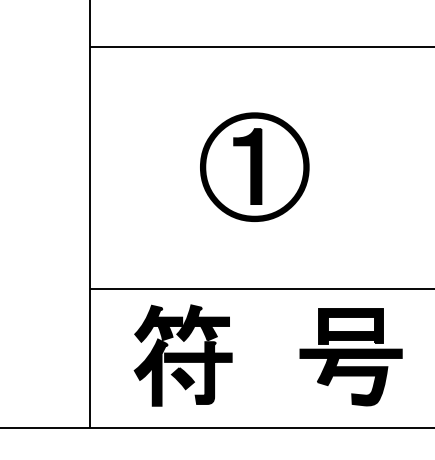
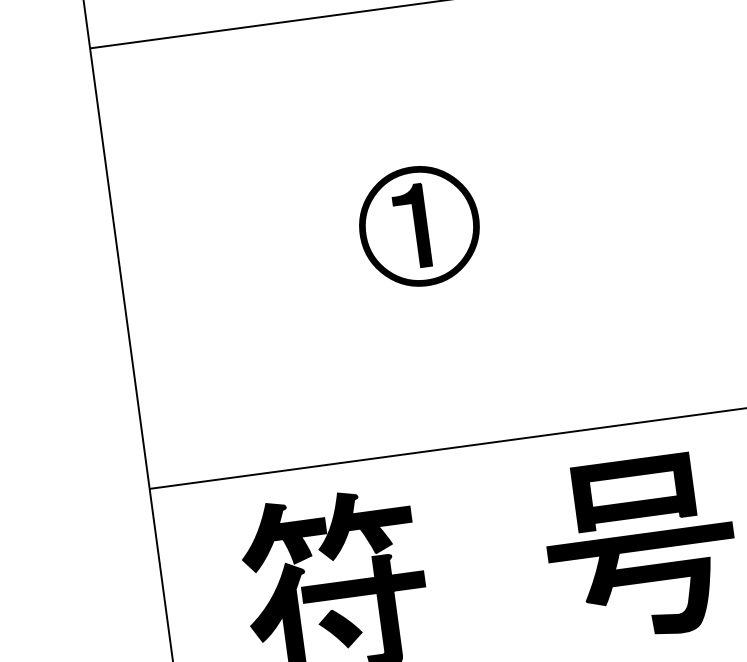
part: (254, 166) -> (418, 225), size x0.6

